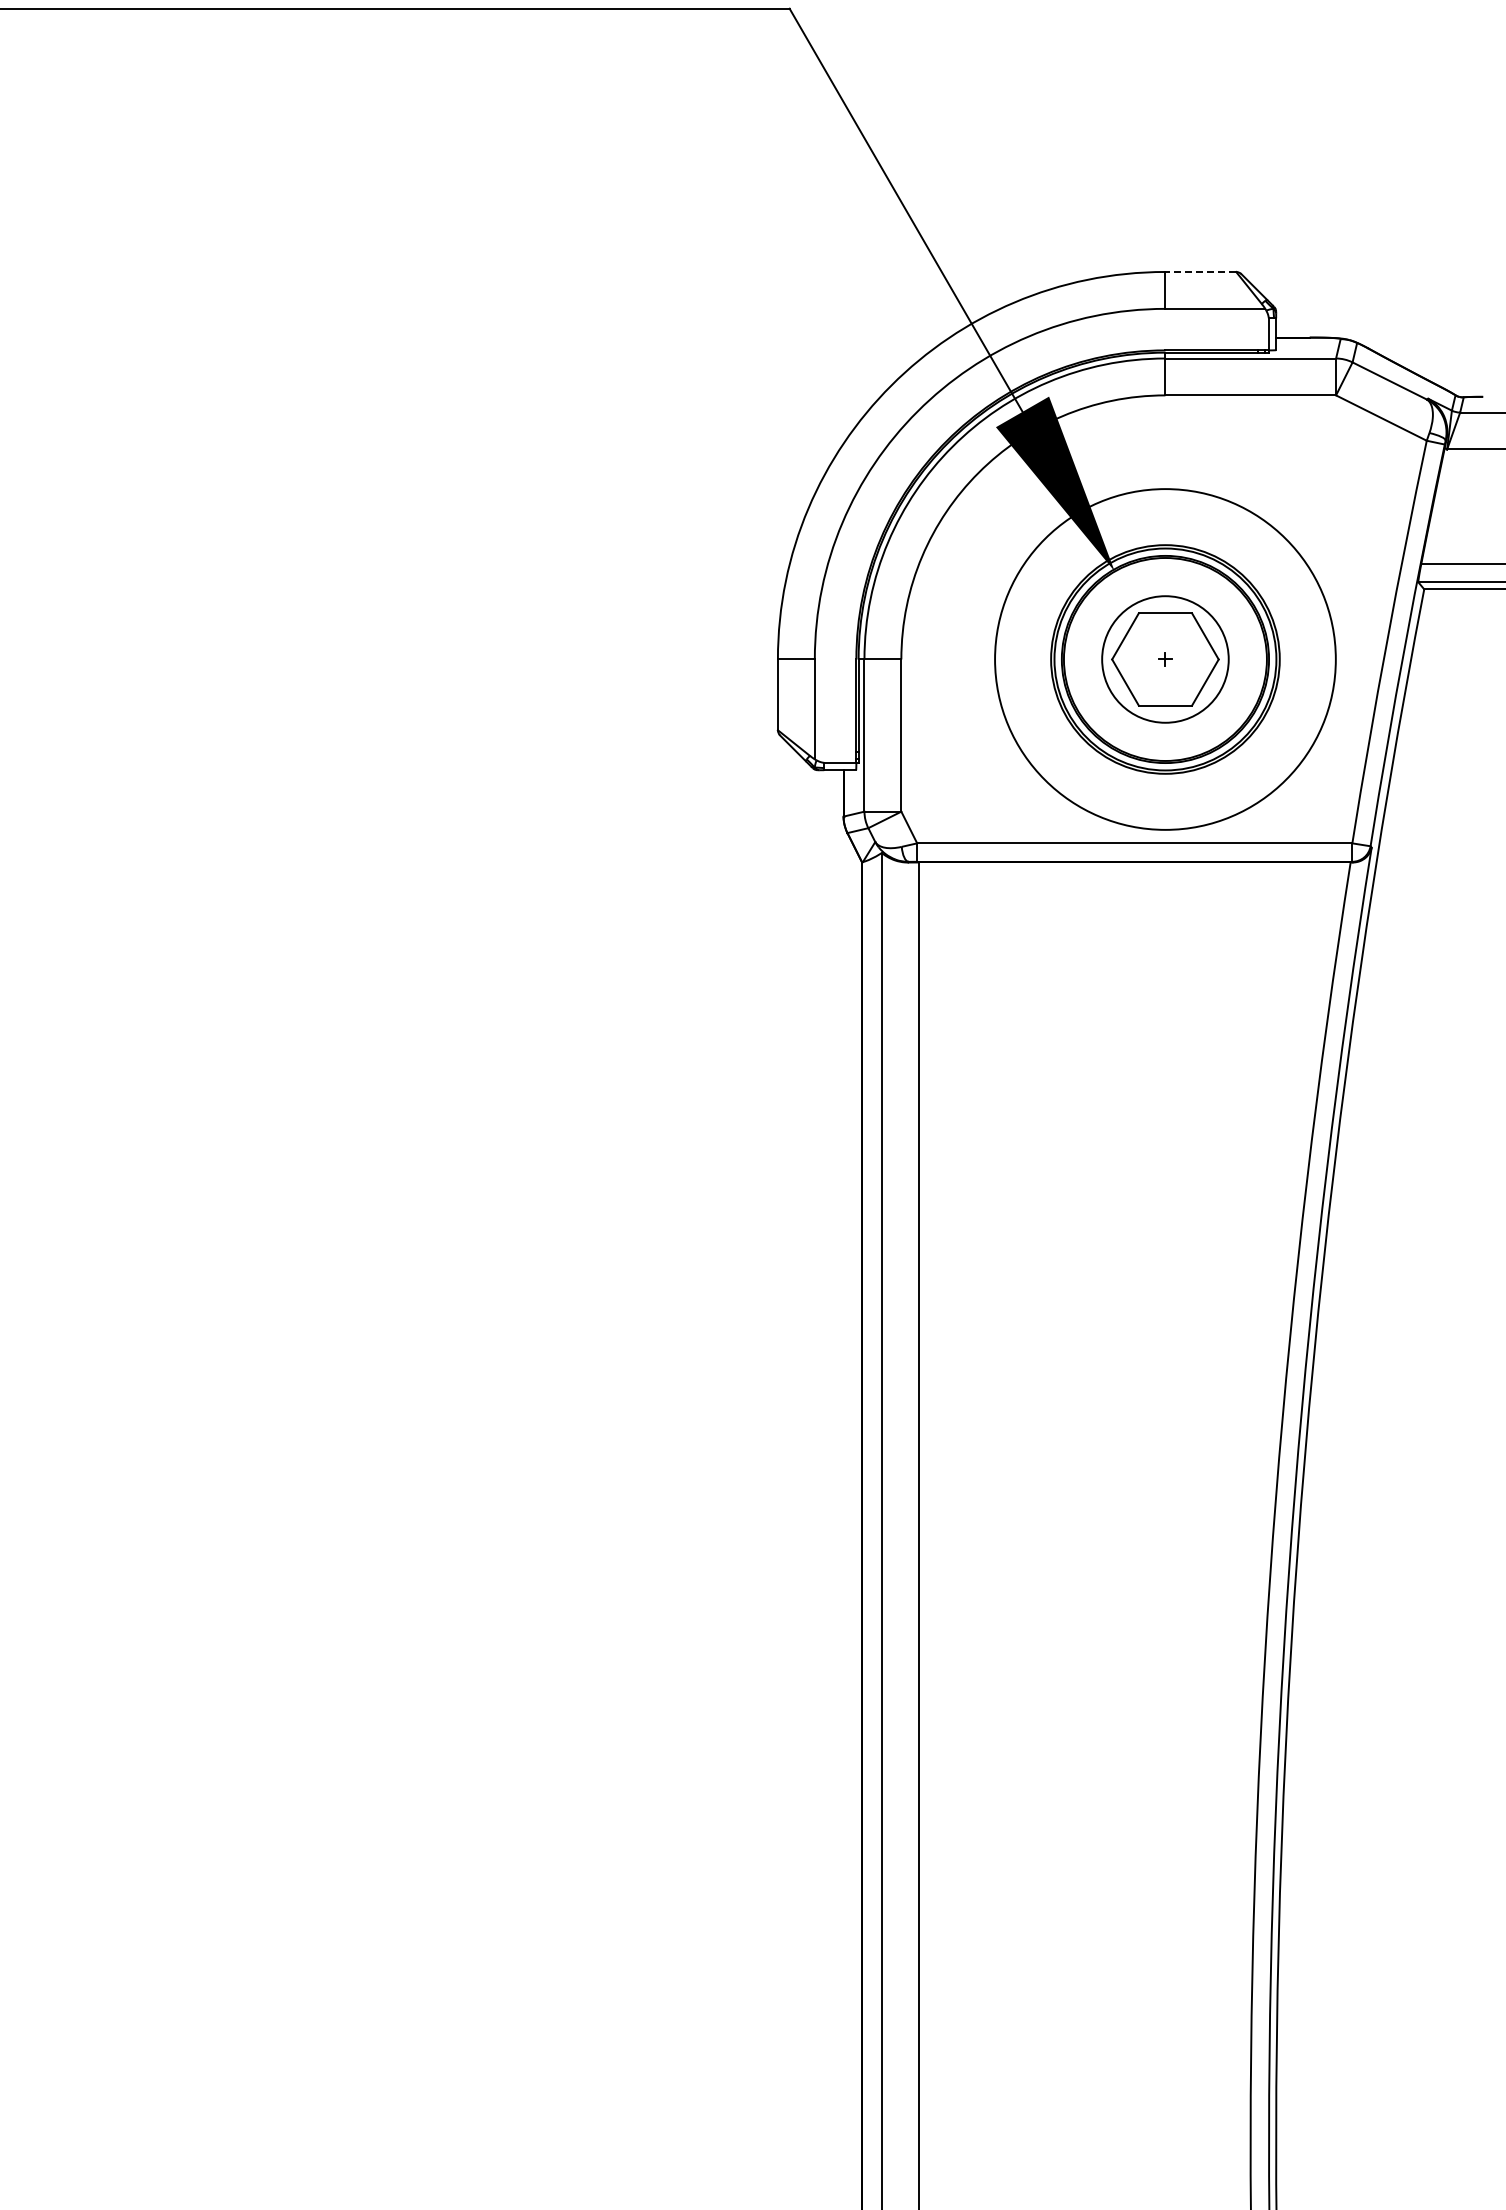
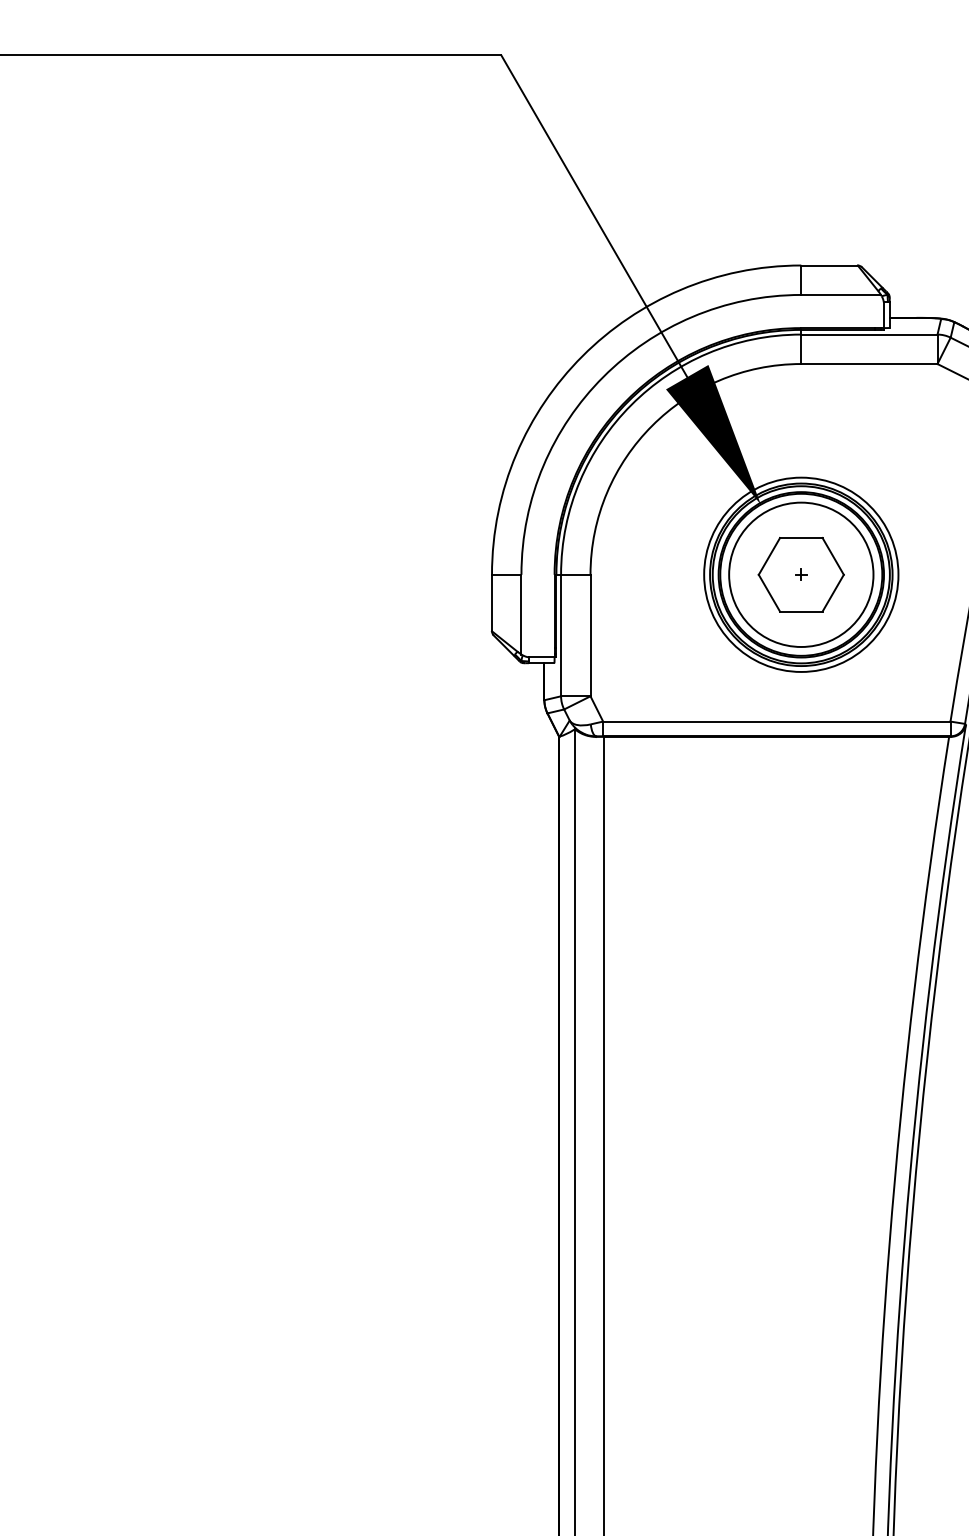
line: (1200, 271) -> (829, 265), dashed -> solid
circle: (1165, 659) -> (801, 574), size x0.71
circle: (1165, 659) -> (801, 574), size x1.43

